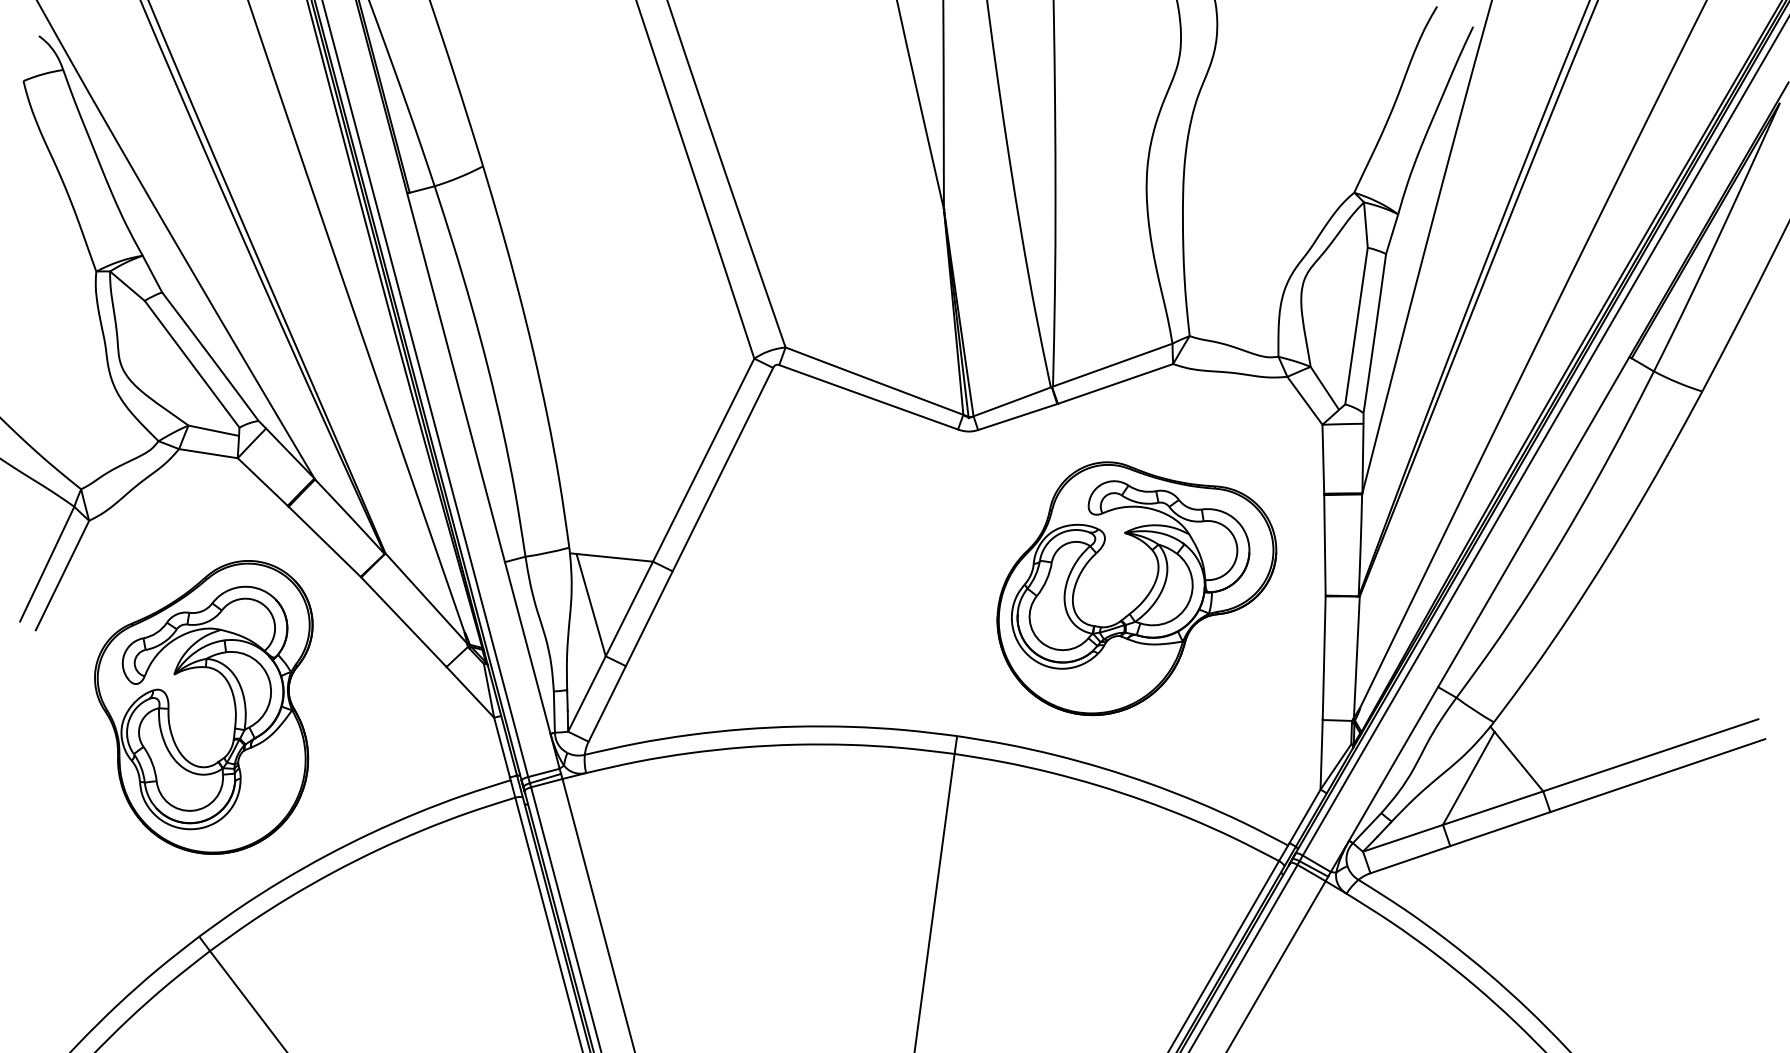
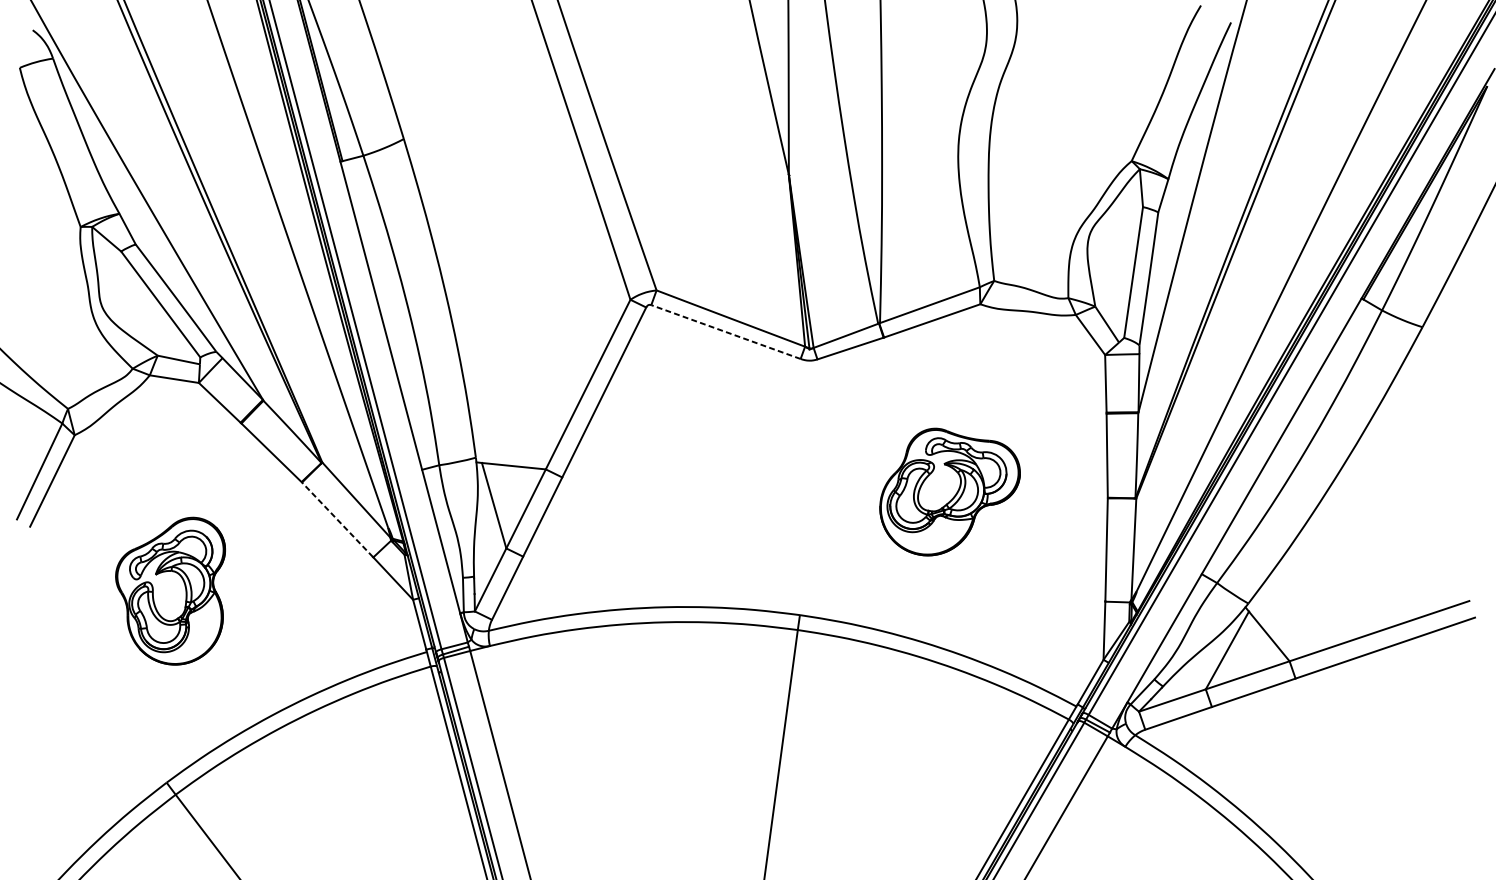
line: (868, 397) -> (725, 332), solid -> dashed
part: (1136, 588) -> (949, 491), size x0.6
line: (403, 622) -> (337, 520), solid -> dashed
part: (203, 707) -> (170, 591), size x0.6

